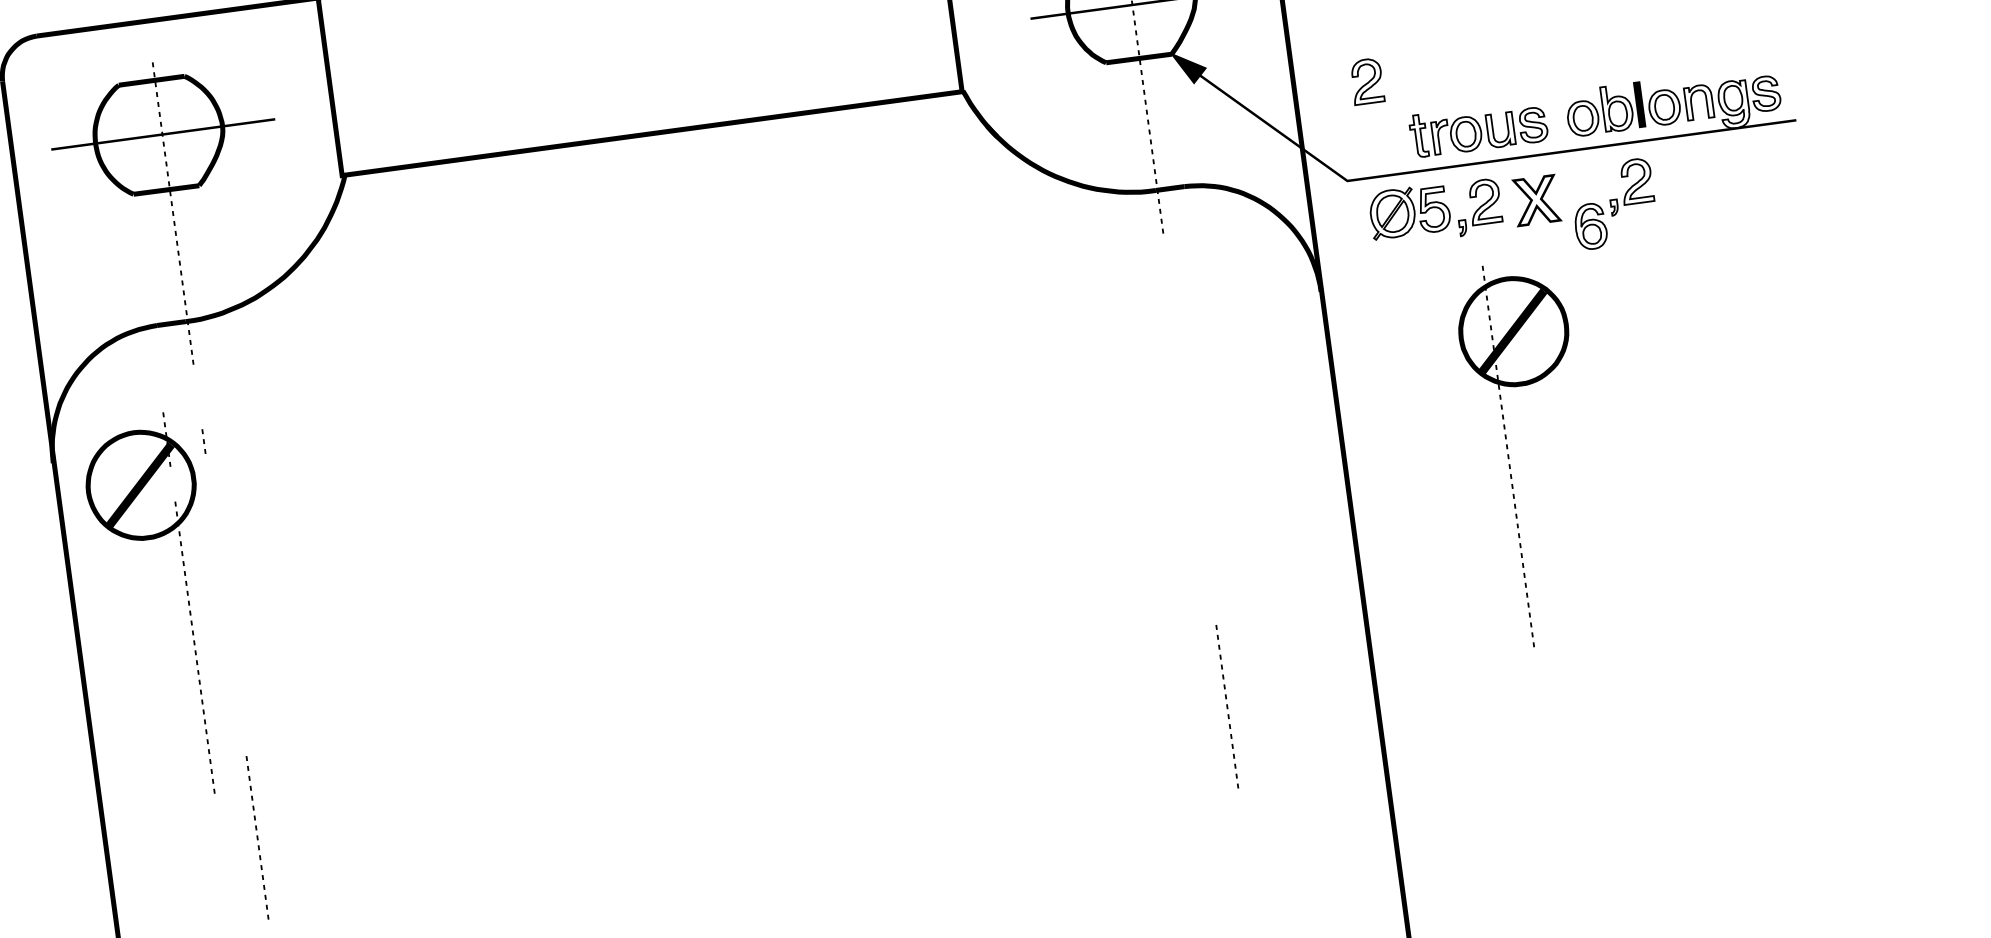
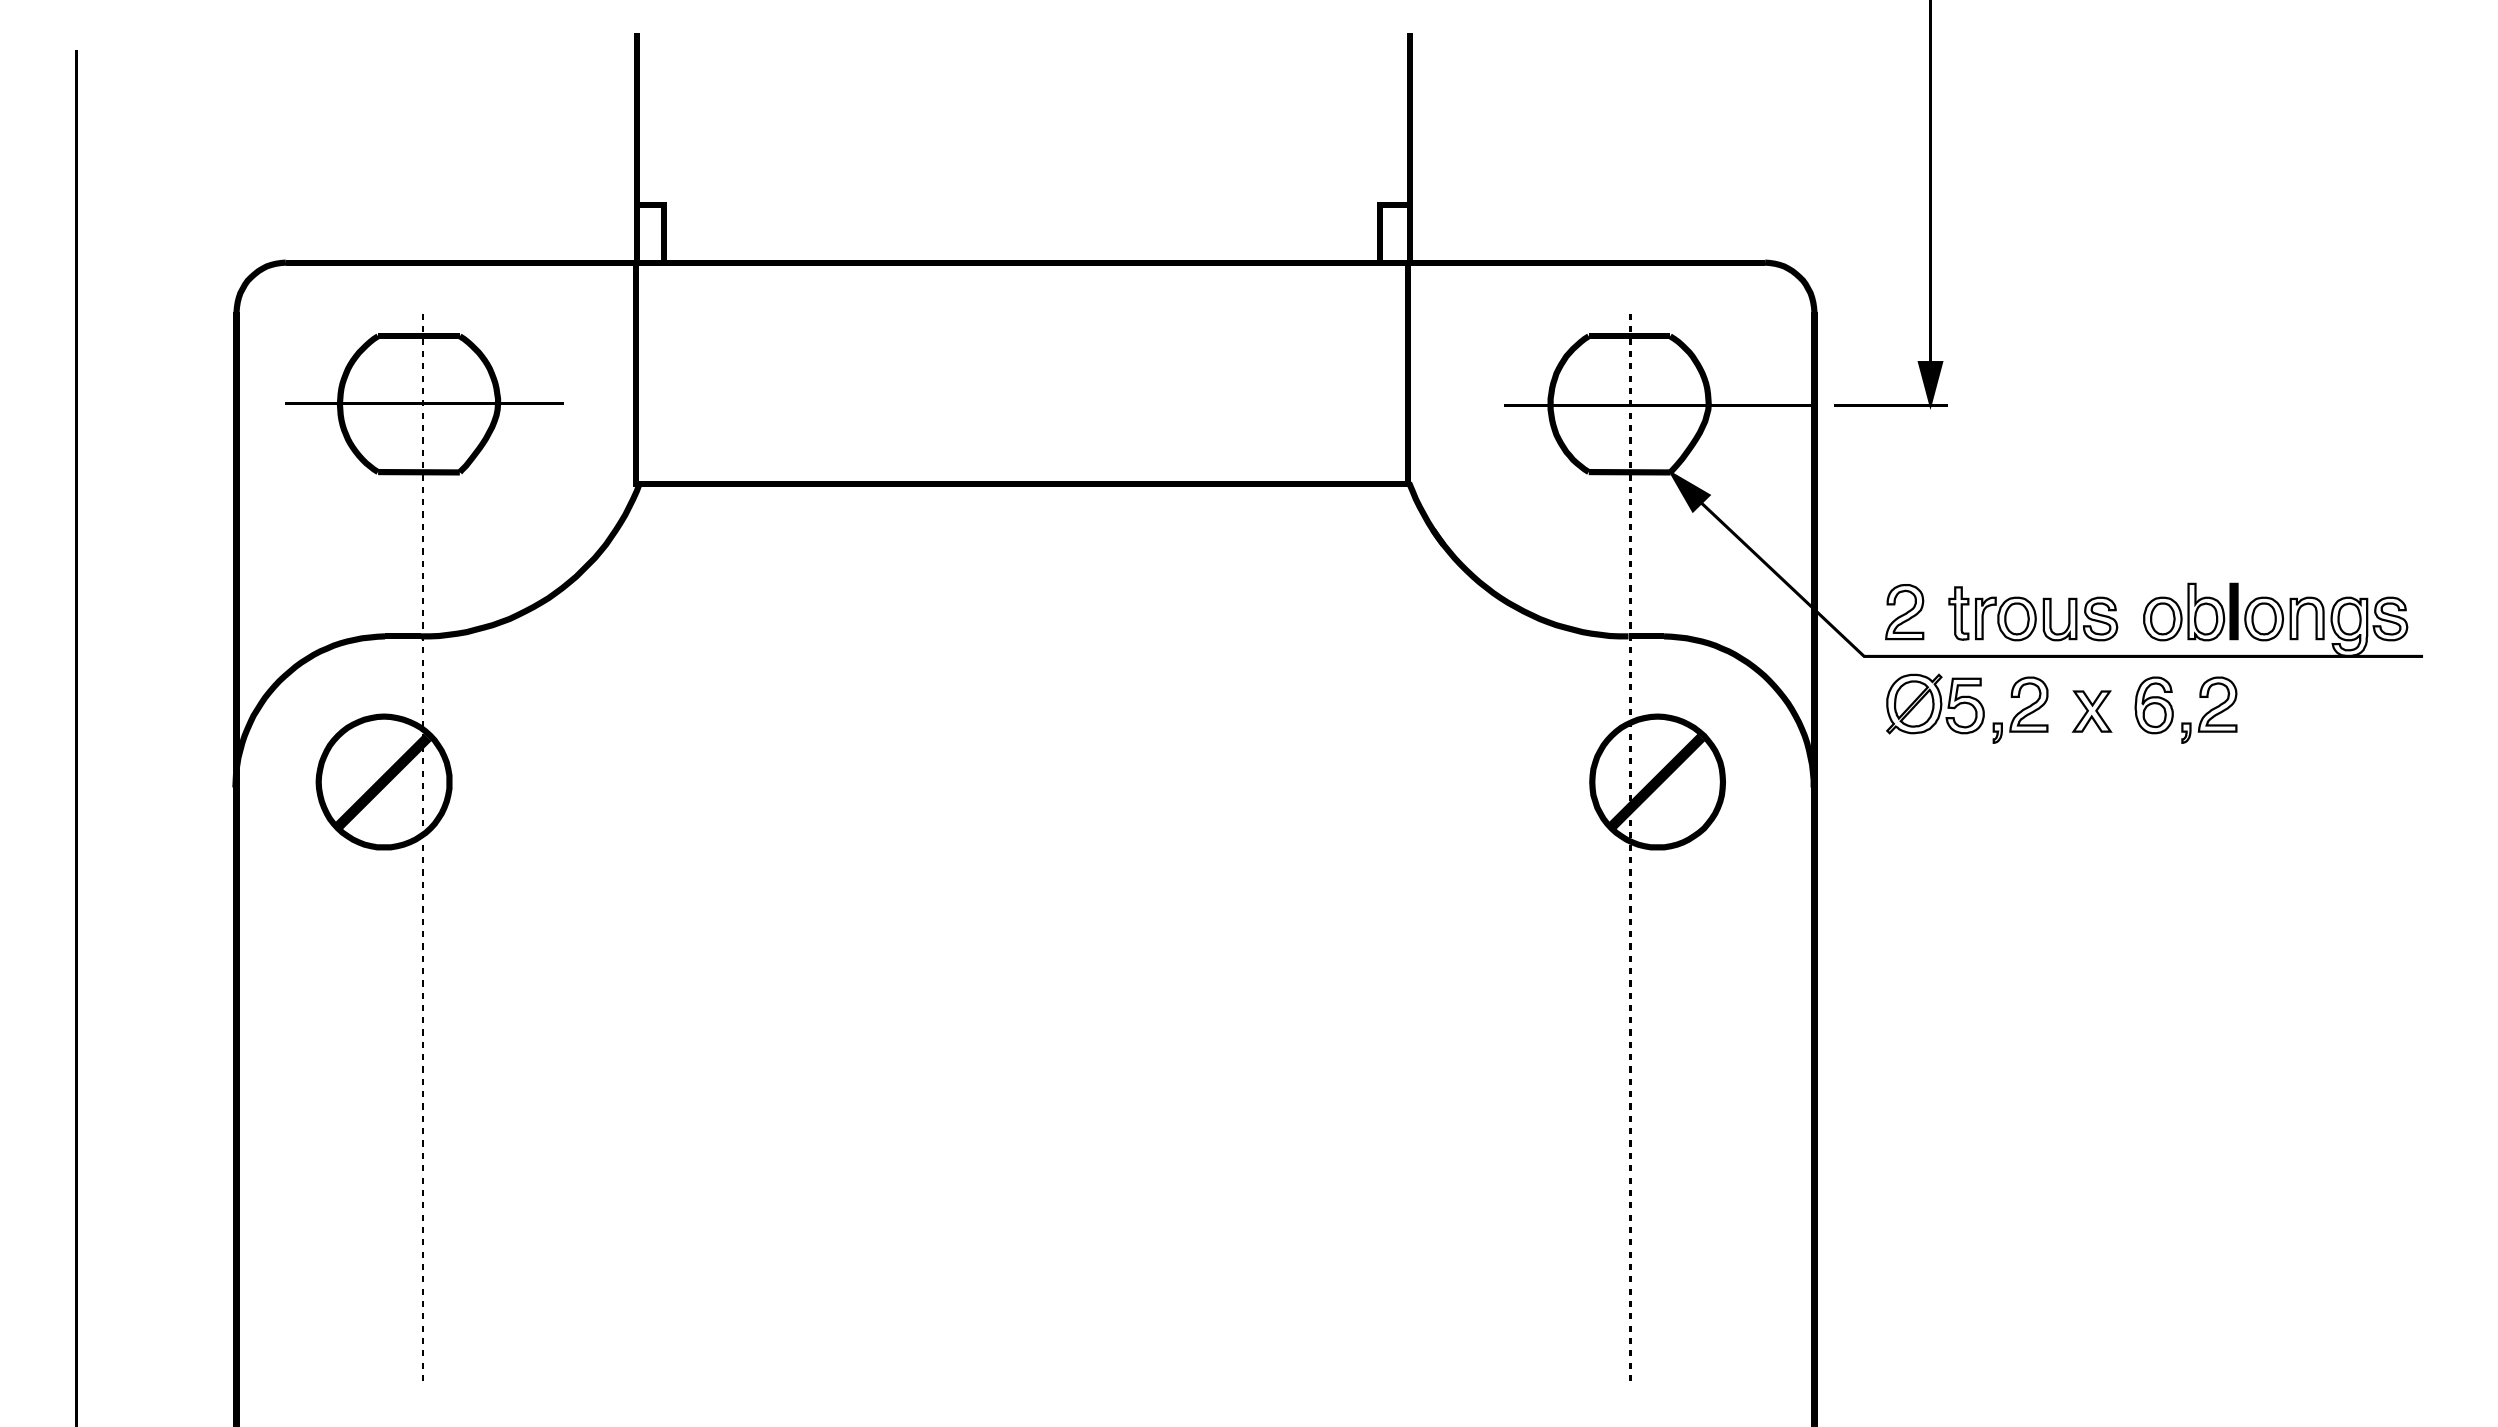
part: (1366, 81) -> (1904, 612), moved
part: (1535, 200) -> (2091, 711), size x0.71
part: (1590, 226) -> (2153, 705), moved
part: (1509, 456) -> (1631, 933), moved
part: (188, 602) -> (422, 933), moved

